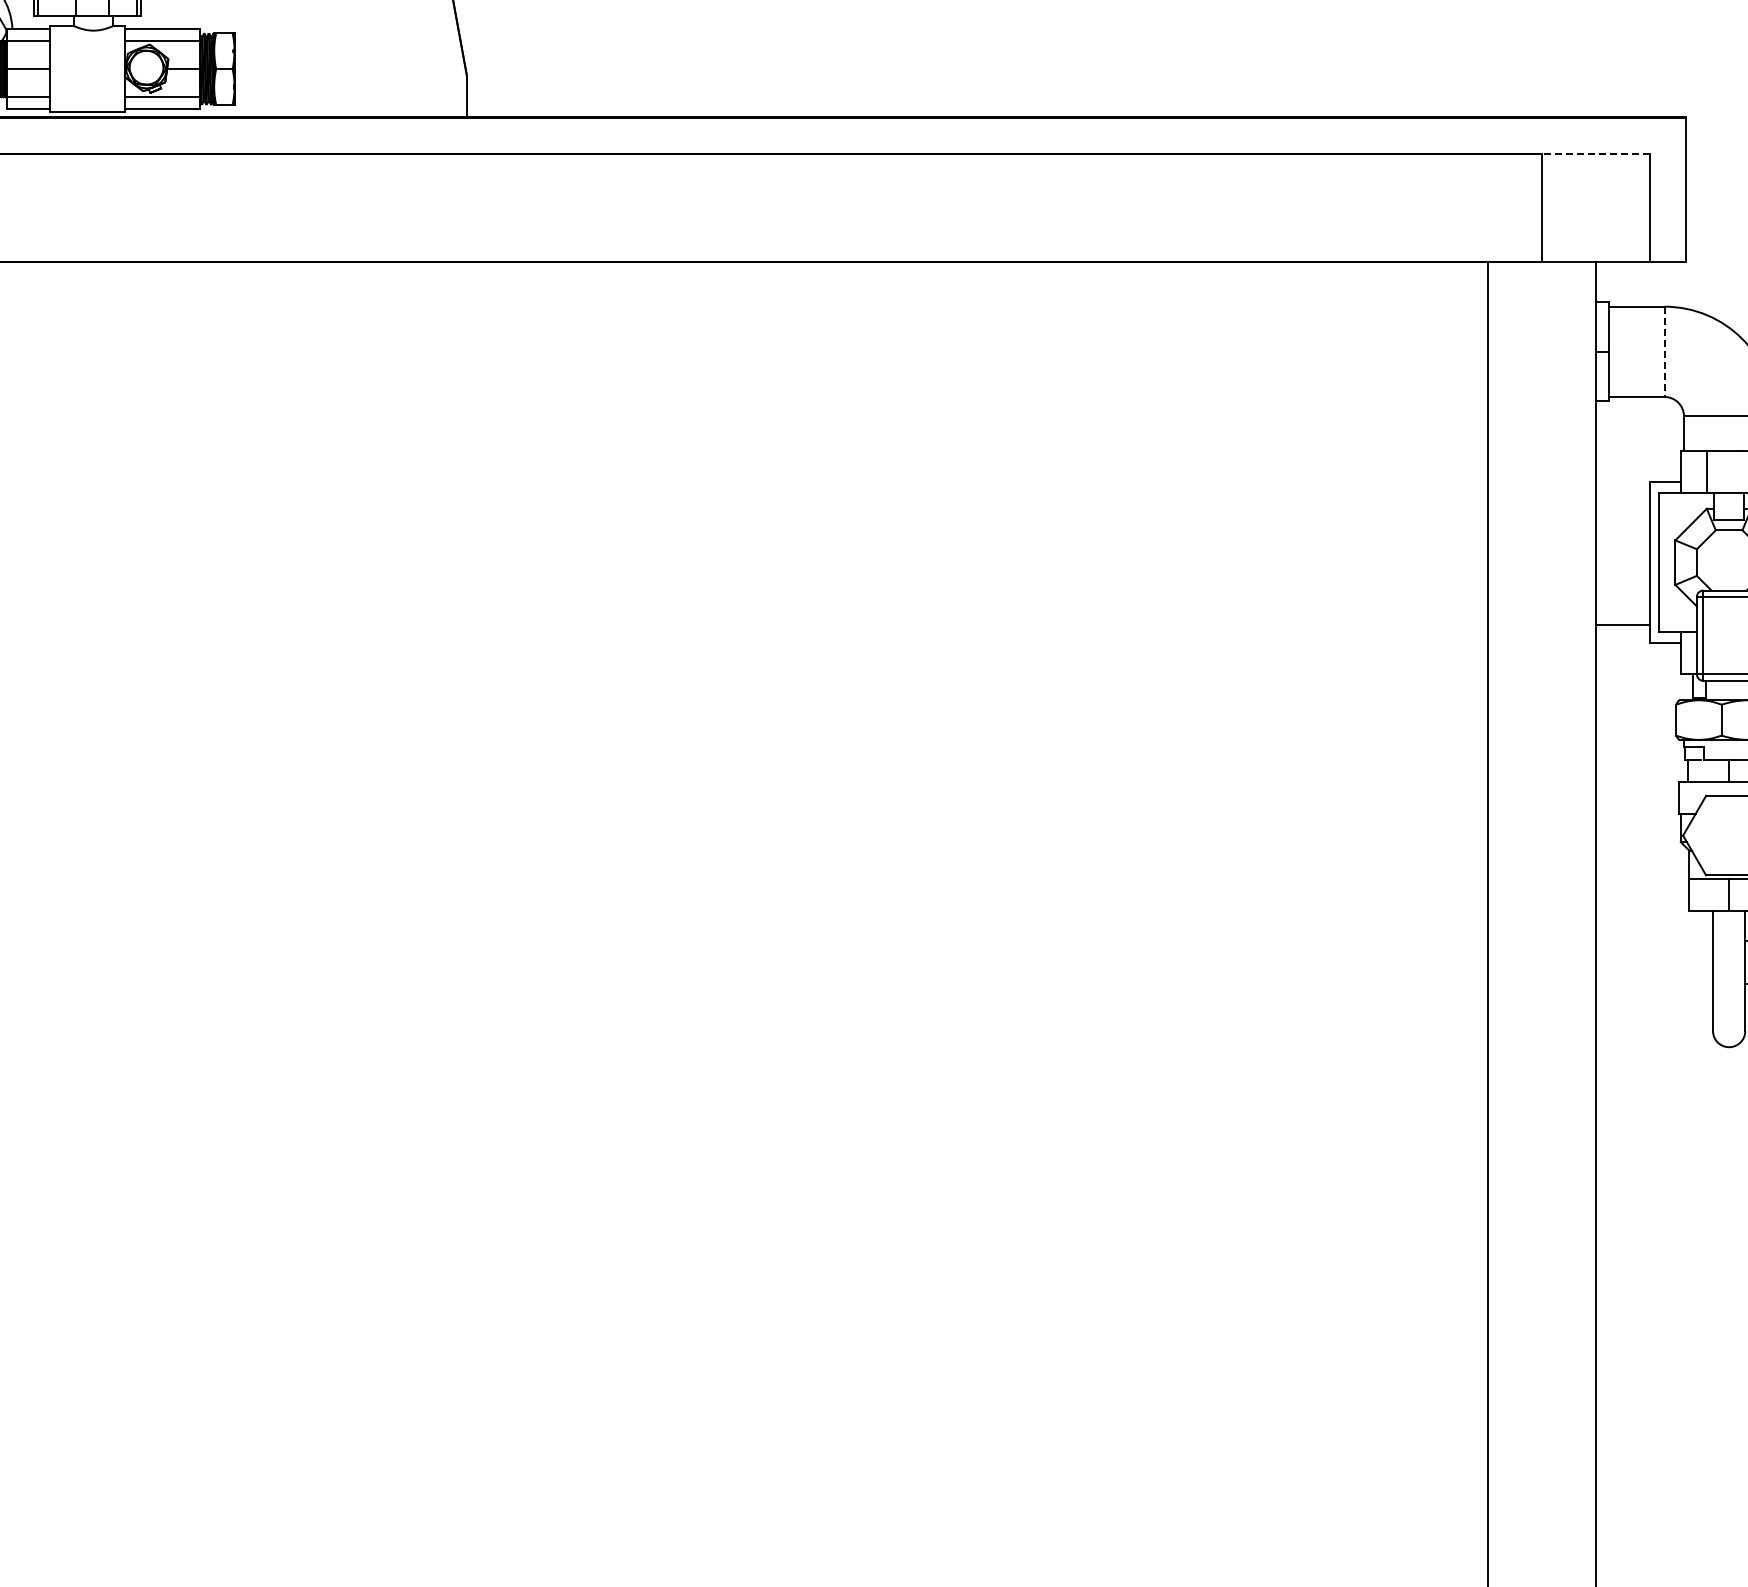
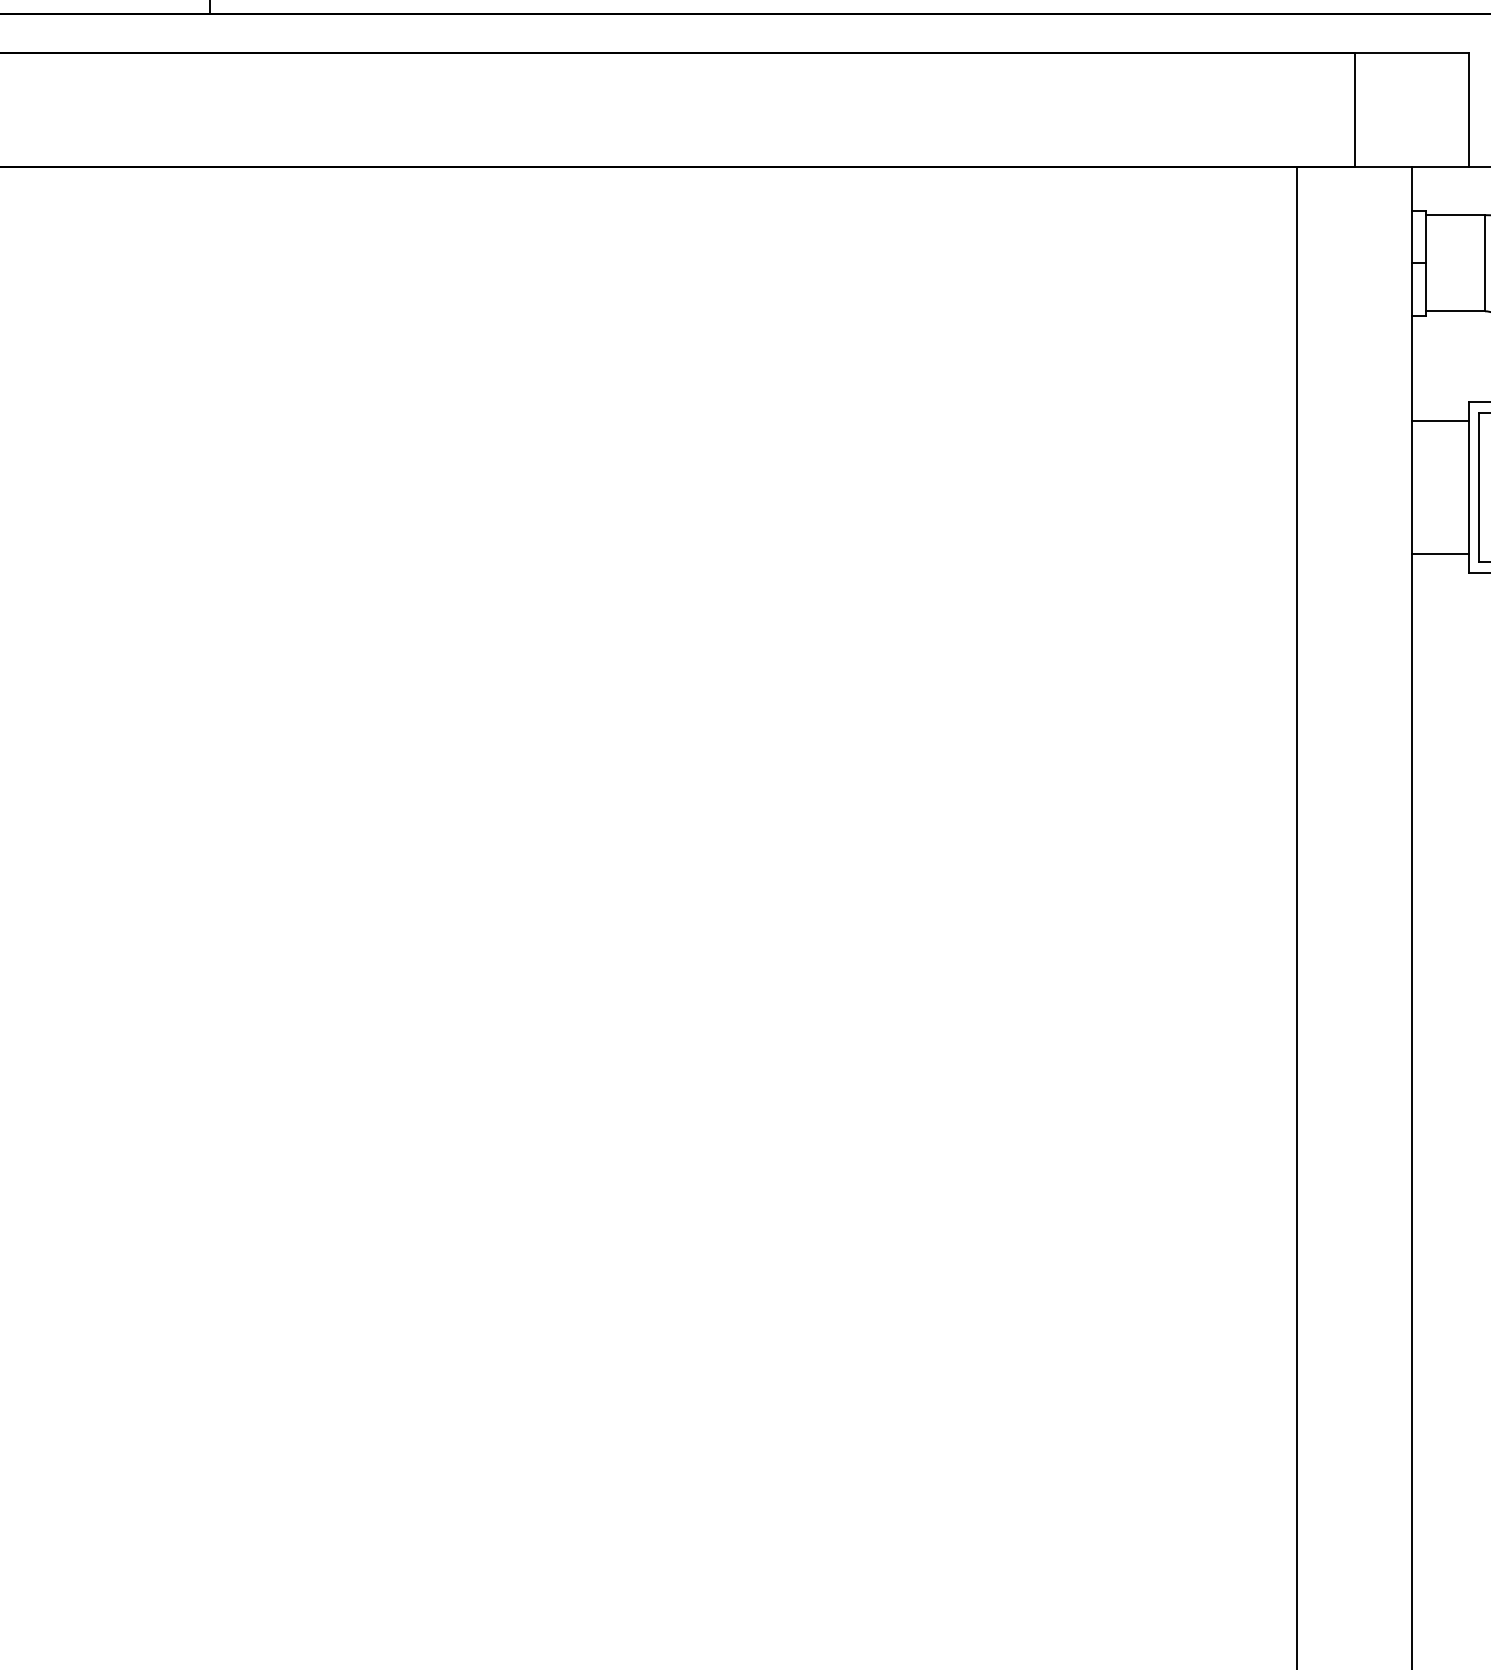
line: (1595, 154) -> (1411, 53), dashed -> solid
line: (1664, 352) -> (1484, 263), dashed -> solid
line: (1622, 500) -> (1440, 421), added

